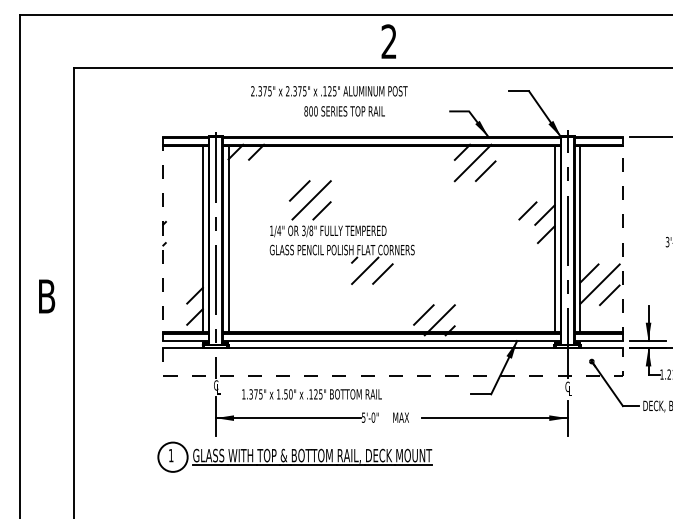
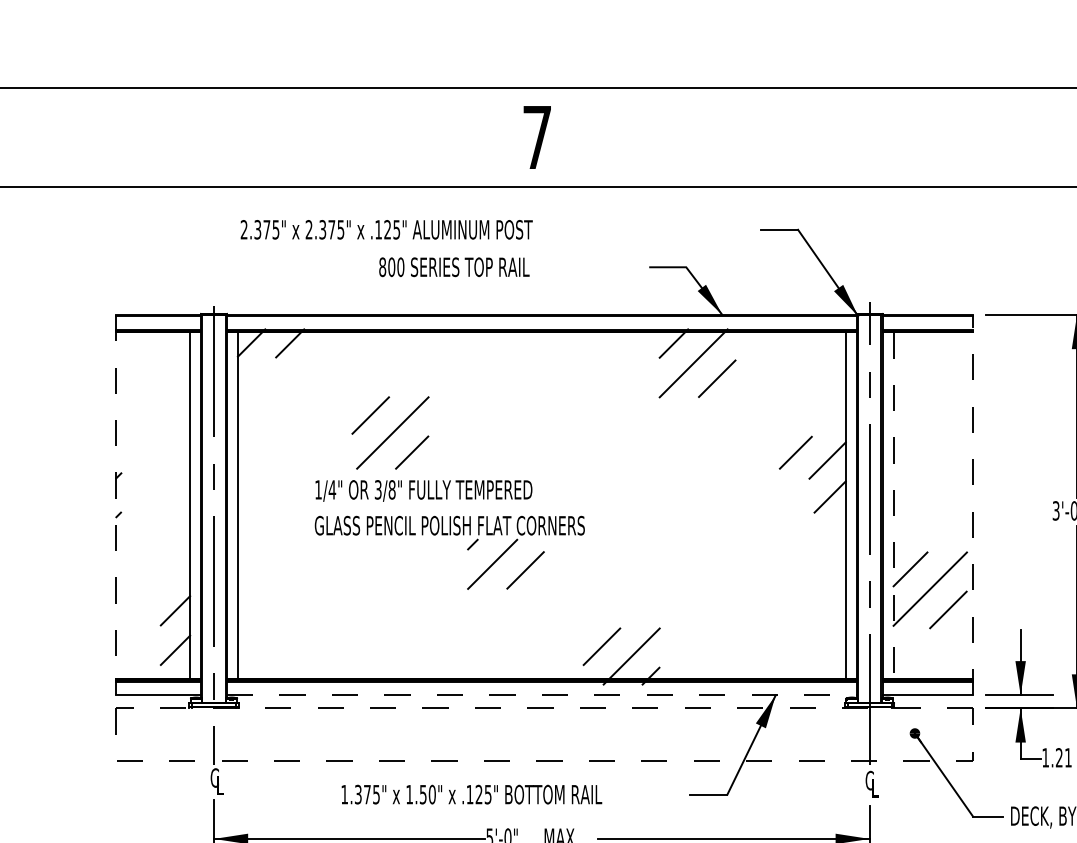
text: (388, 41) -> (536, 137), 2 -> 7
text: (329, 91) -> (386, 230), moved
line: (580, 239) -> (893, 505), solid -> dashed
line: (391, 341) -> (541, 696), solid -> dashed
line: (393, 348) -> (545, 709), solid -> dashed
text: (311, 394) -> (470, 794), moved

